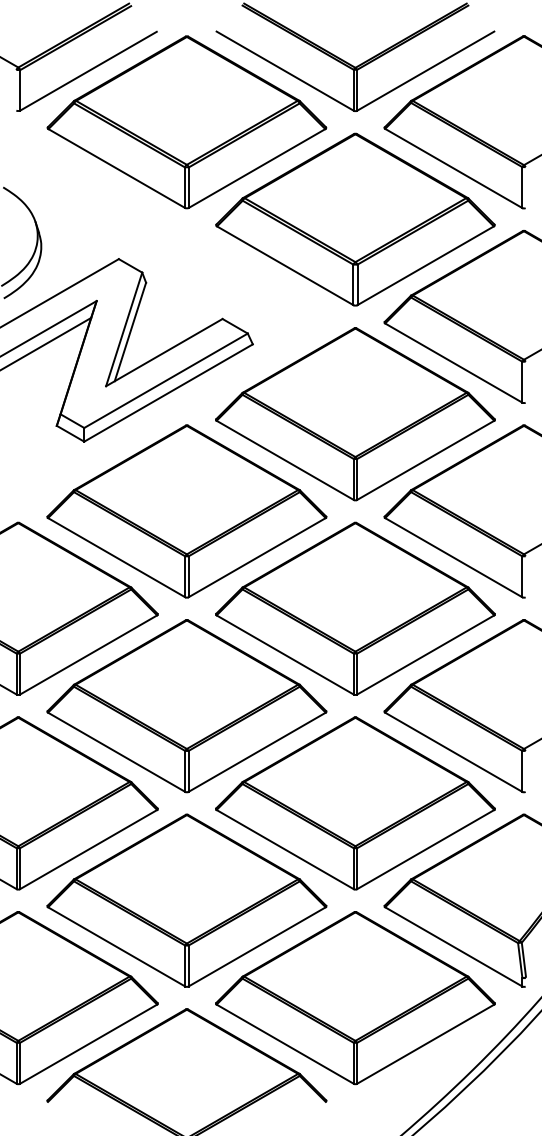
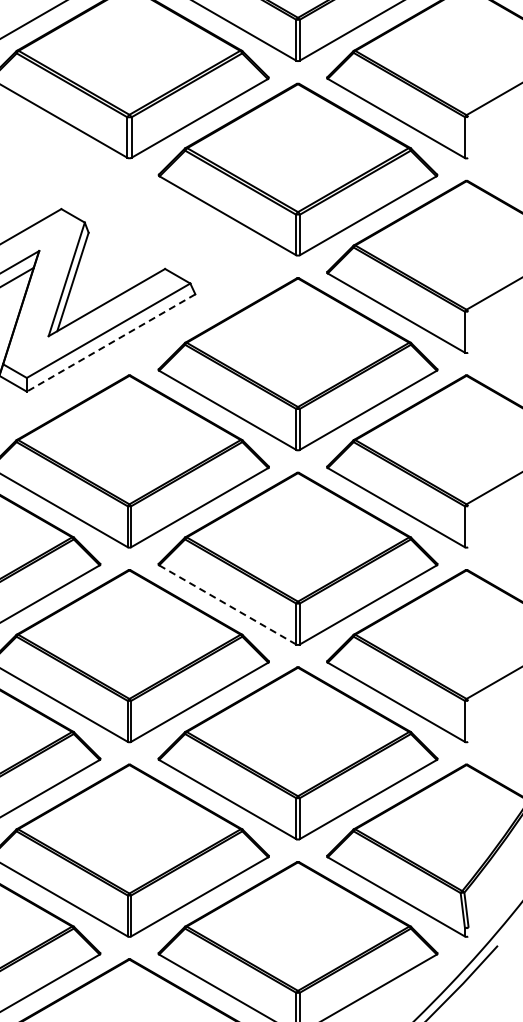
line: (168, 393) -> (111, 343), solid -> dashed
line: (285, 655) -> (228, 605), solid -> dashed

